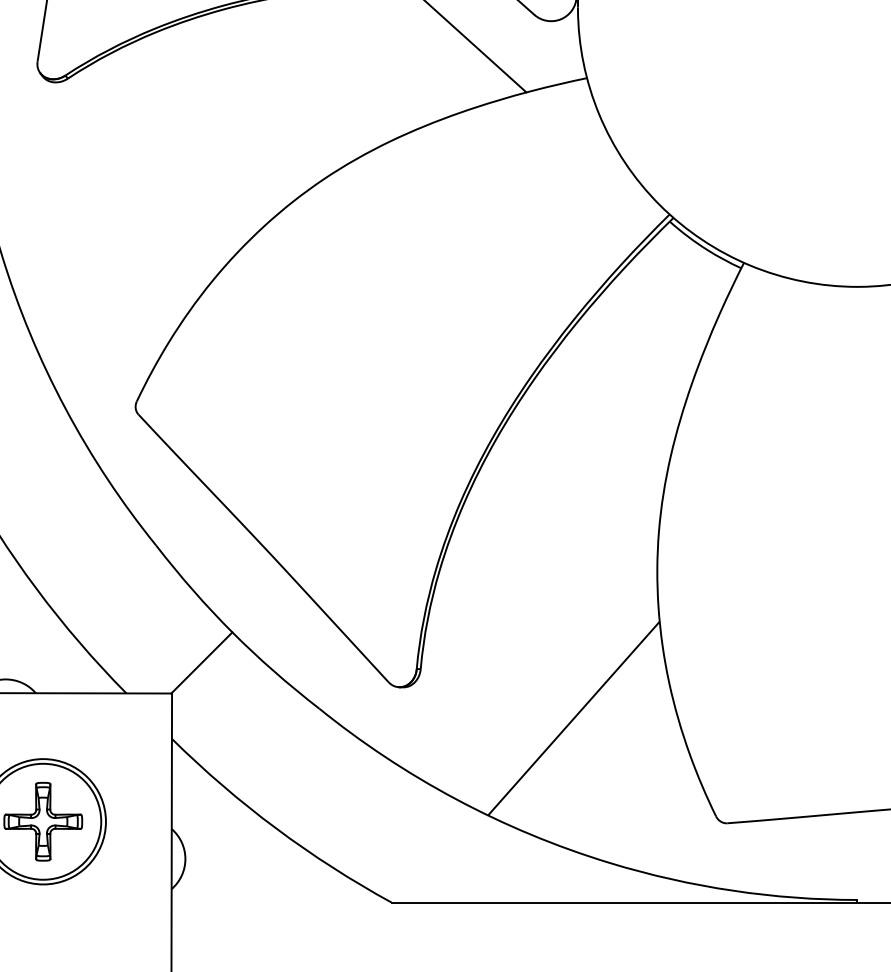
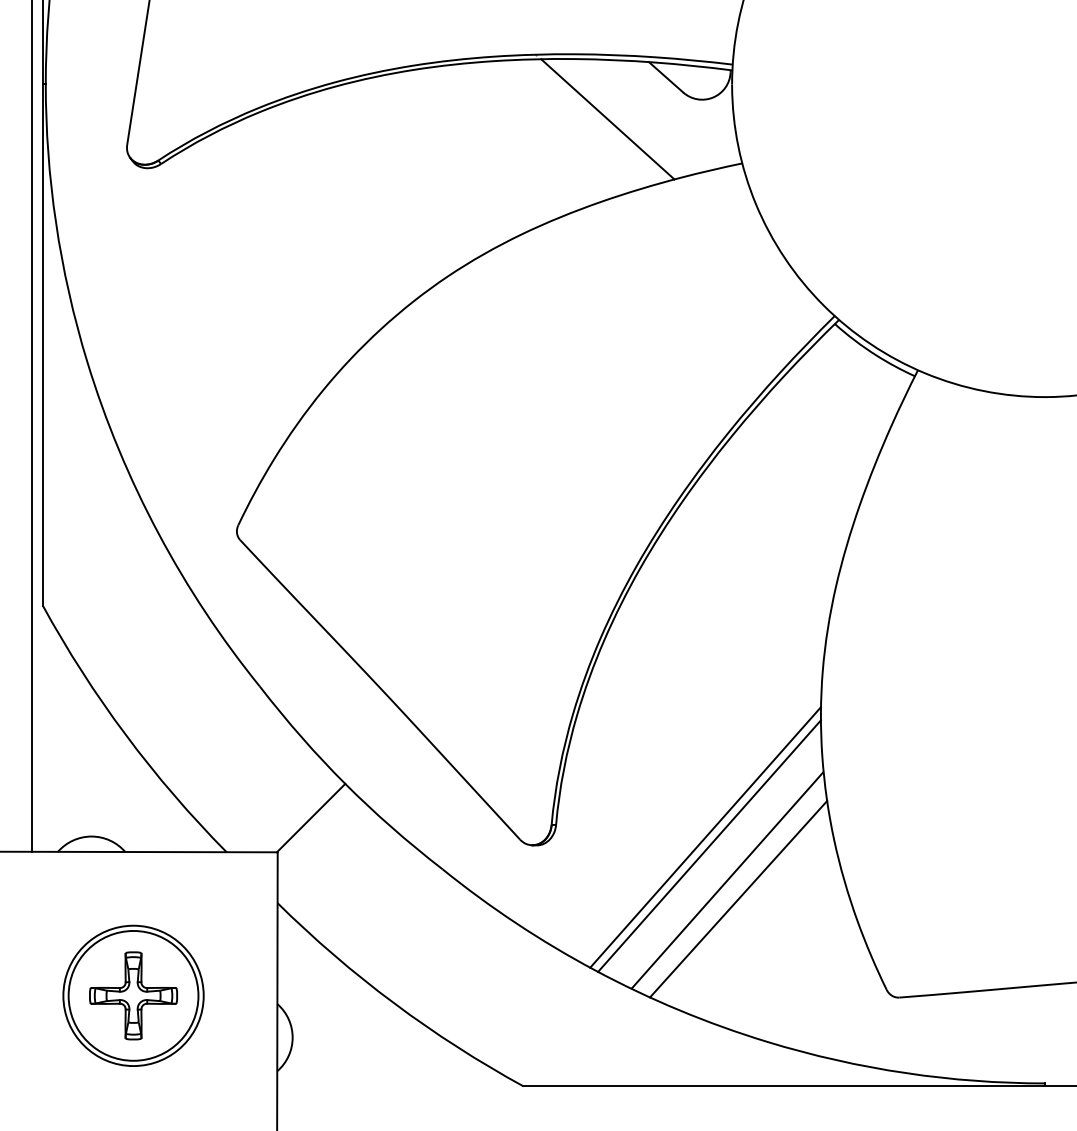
line: (554, 680) -> (705, 837), added
line: (557, 688) -> (709, 846), added
line: (583, 735) -> (738, 899), added

